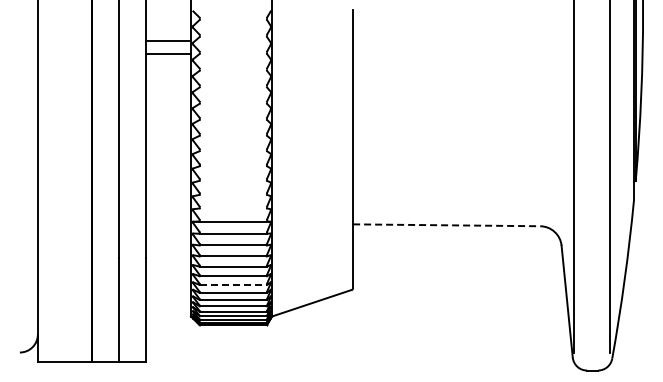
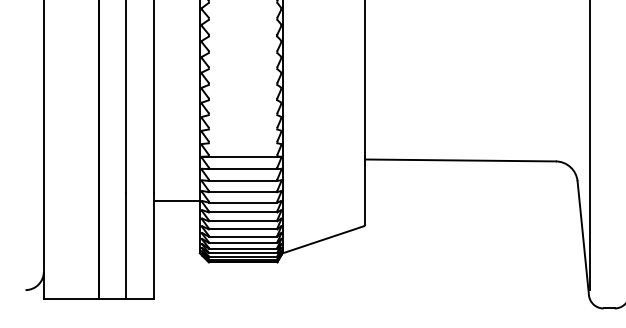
line: (446, 225) -> (460, 160), dashed -> solid
line: (168, 265) -> (176, 201), added
line: (233, 284) -> (243, 220), dashed -> solid

